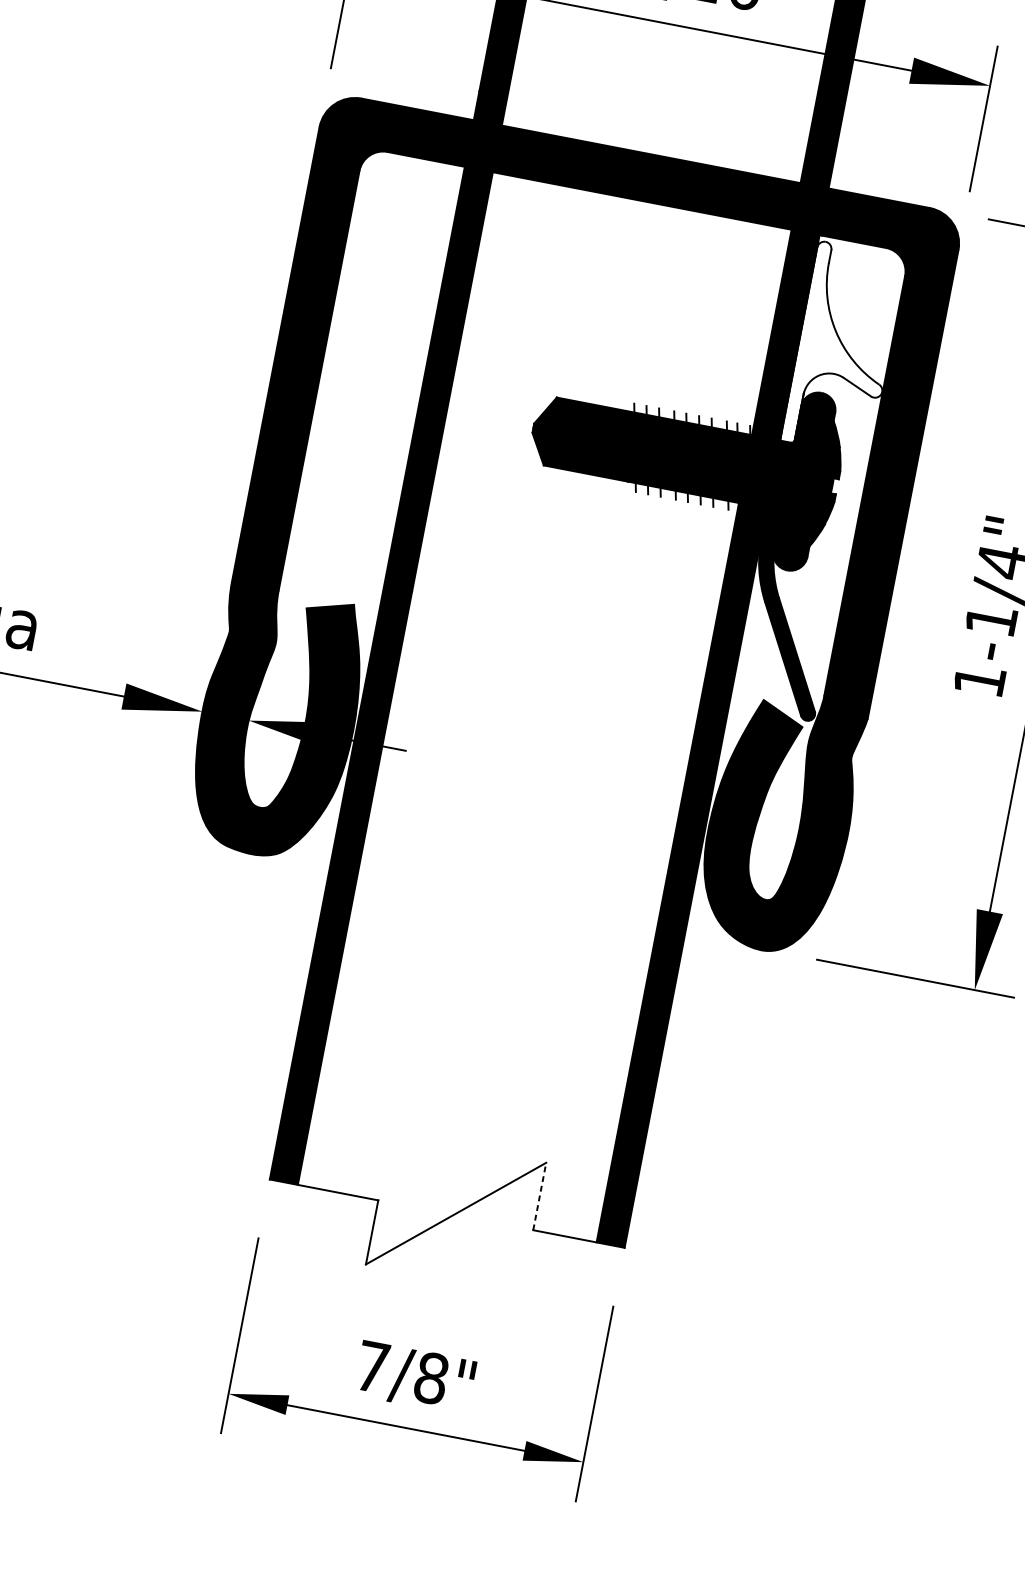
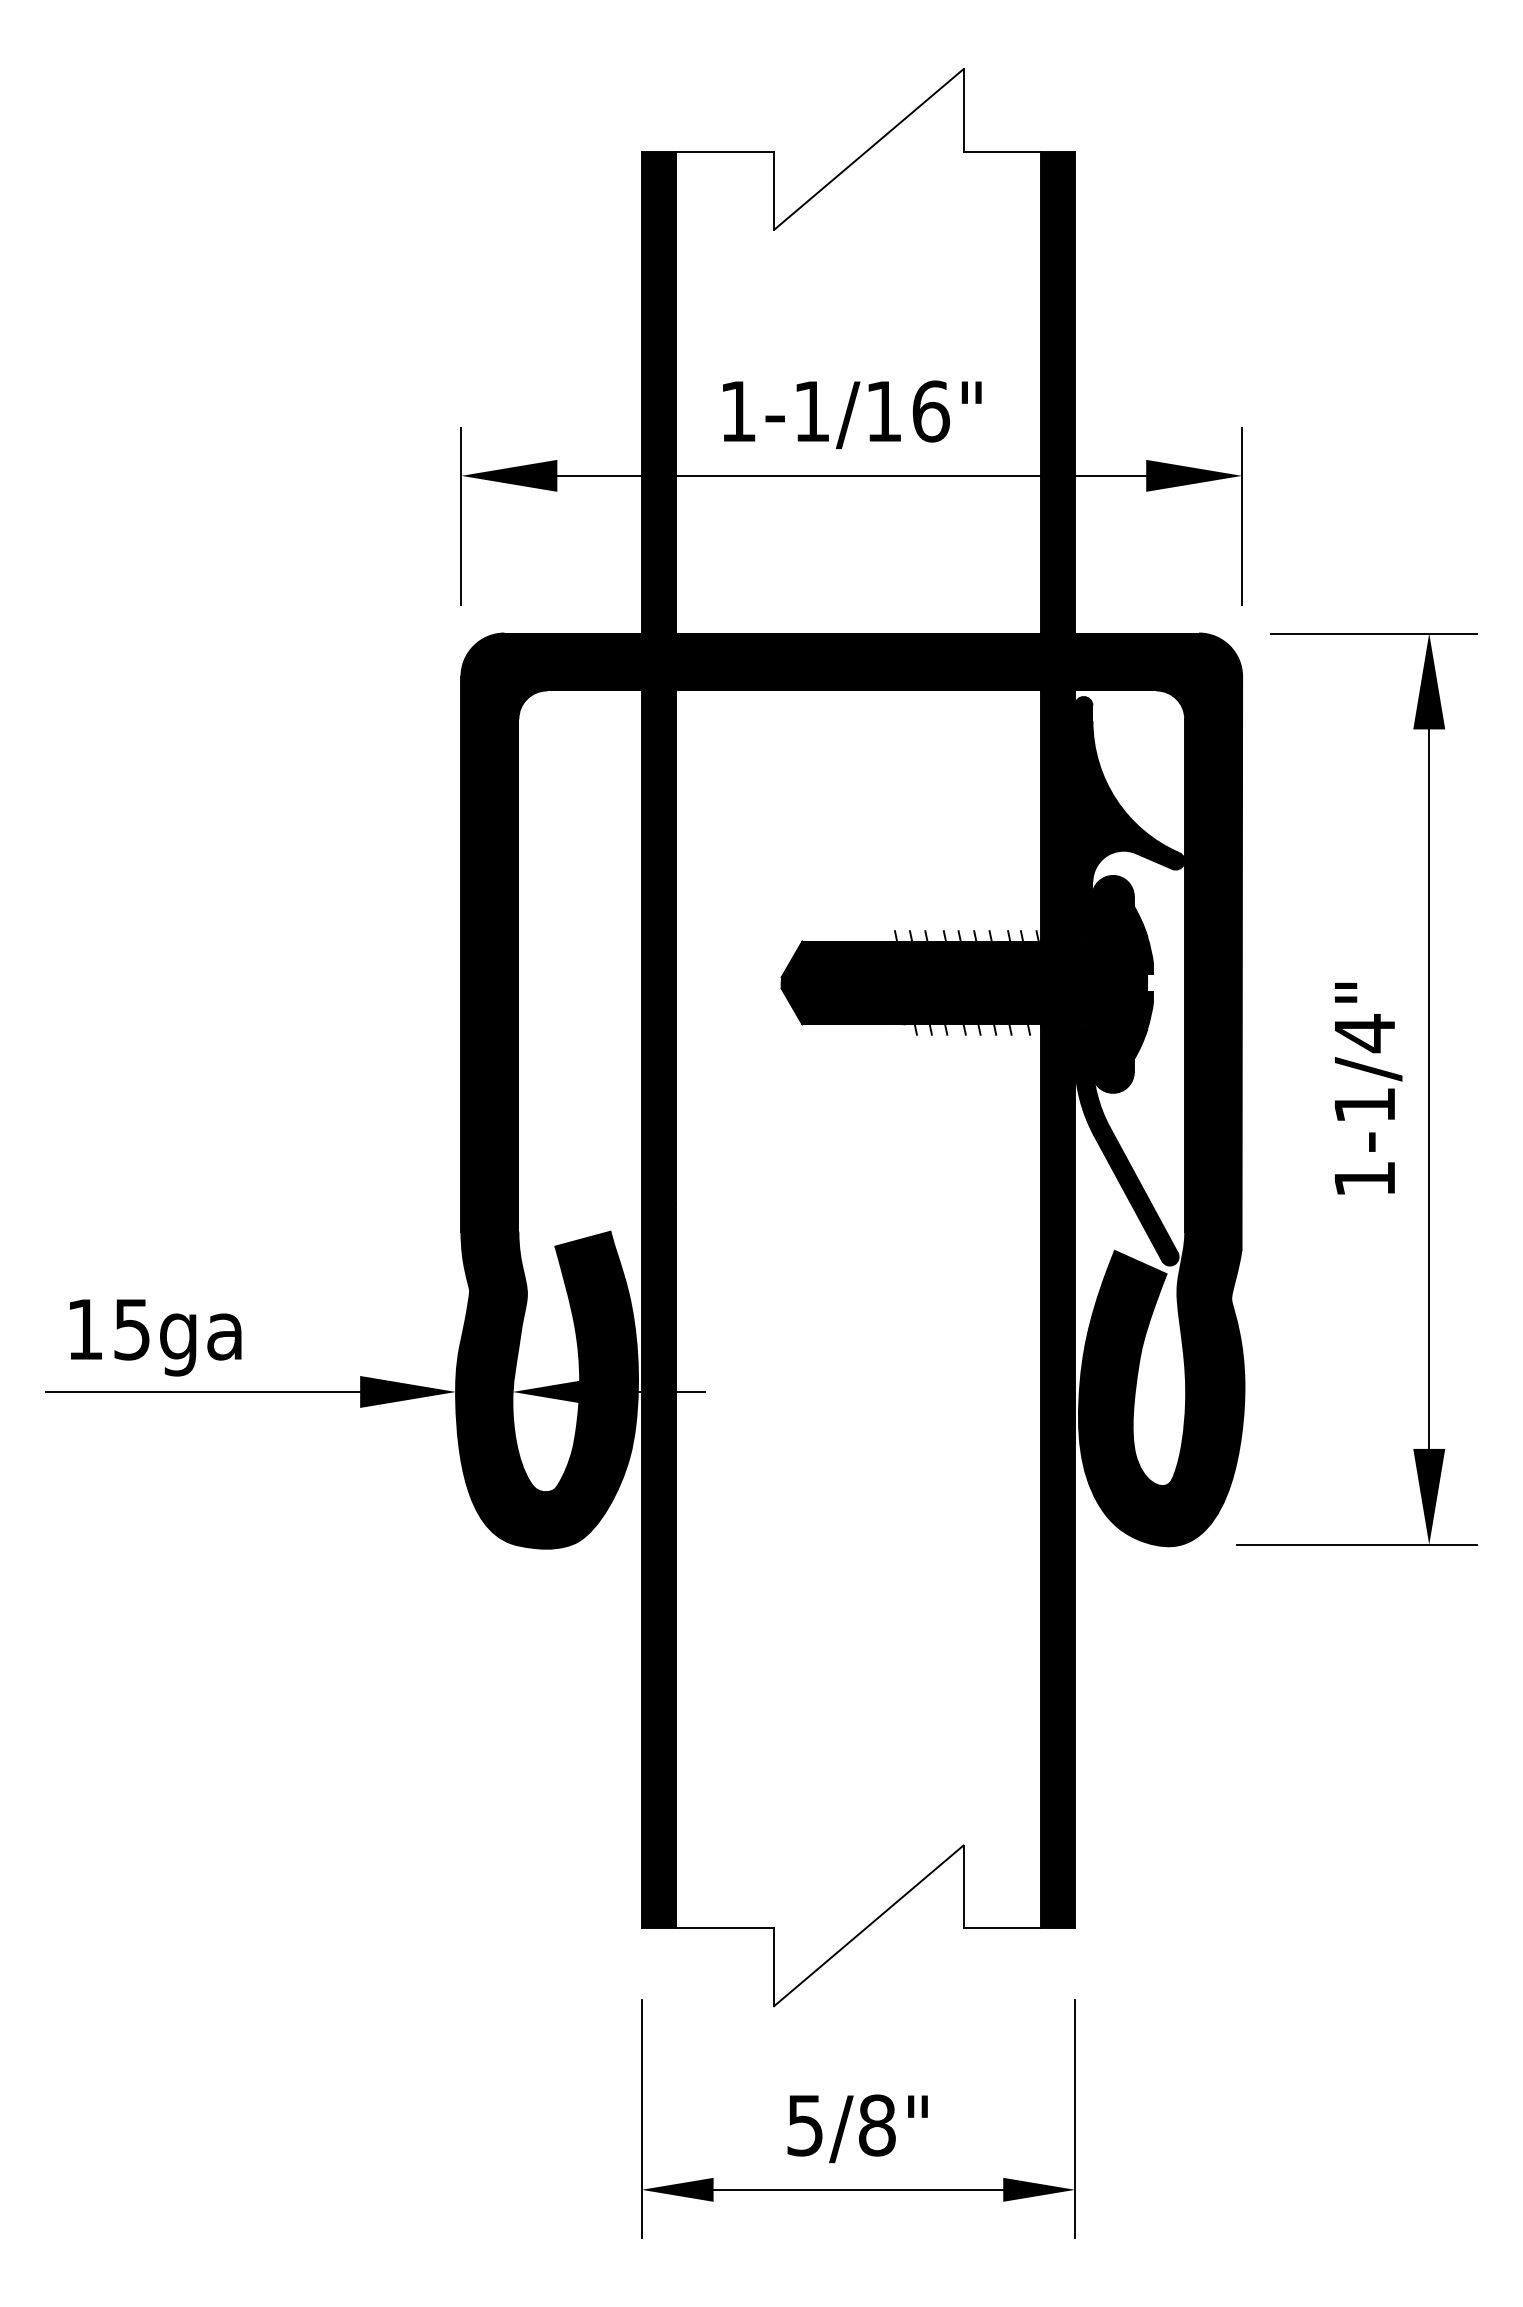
fill: (843, 349) -> (1129, 819), added
line: (539, 1196) -> (963, 1886), dashed -> solid
text: (371, 1366) -> (804, 2125), 7/8" -> 5/8"

